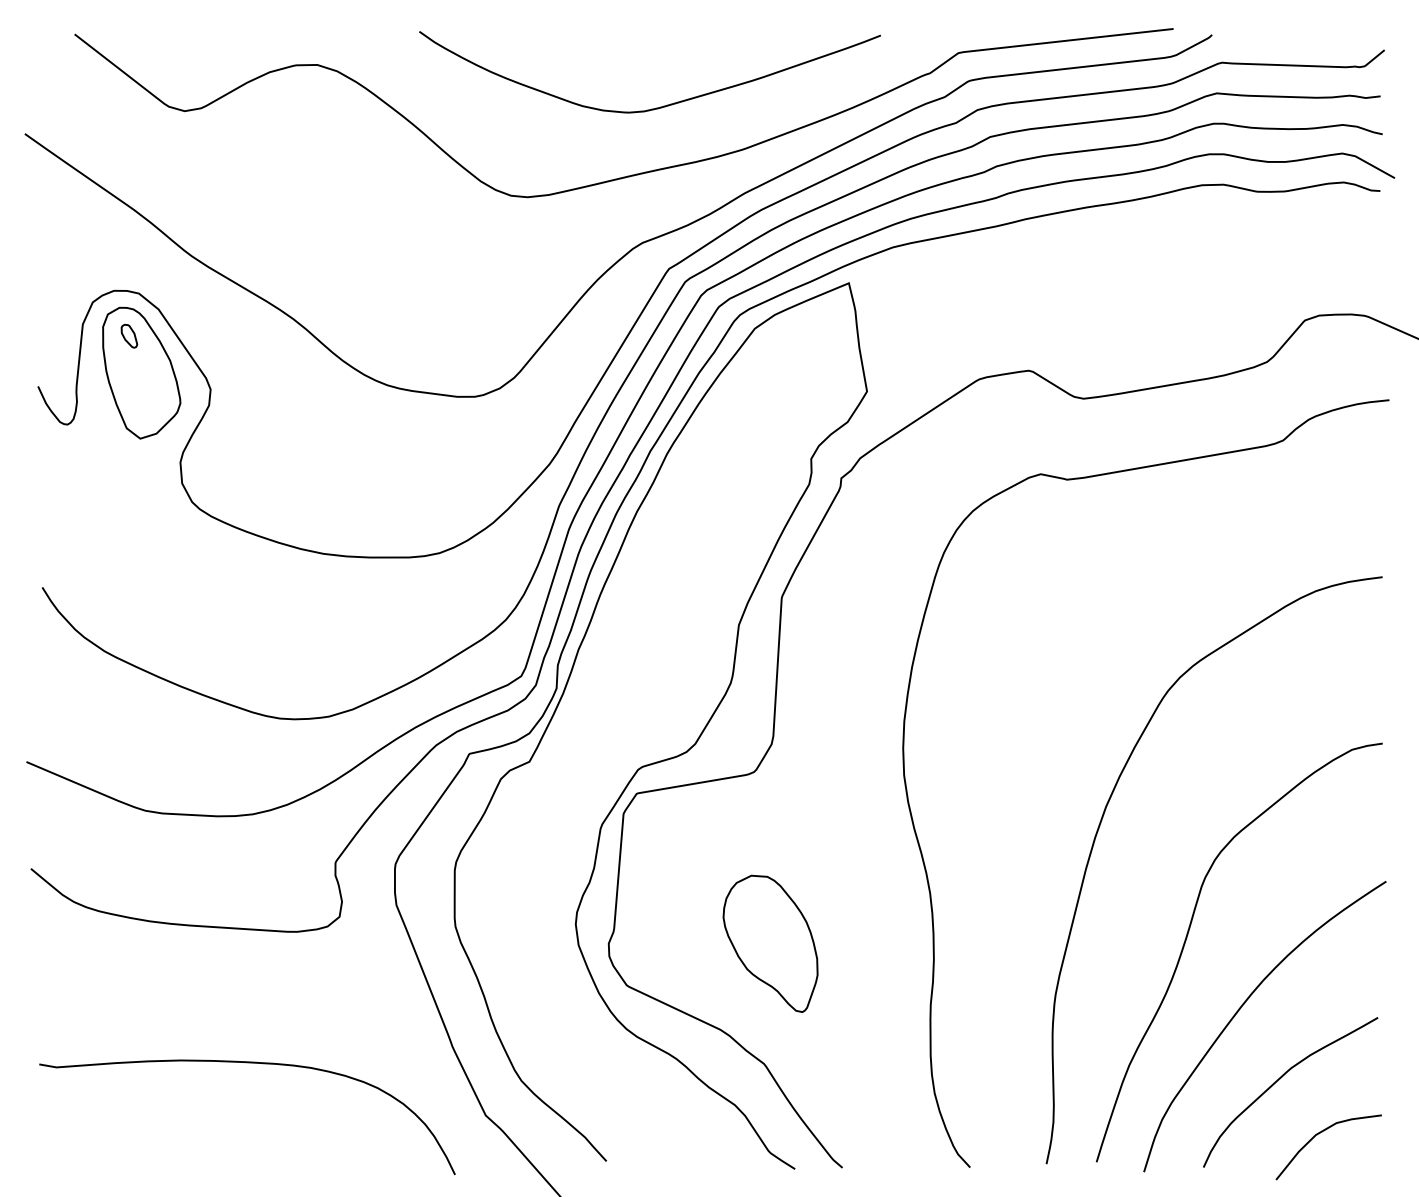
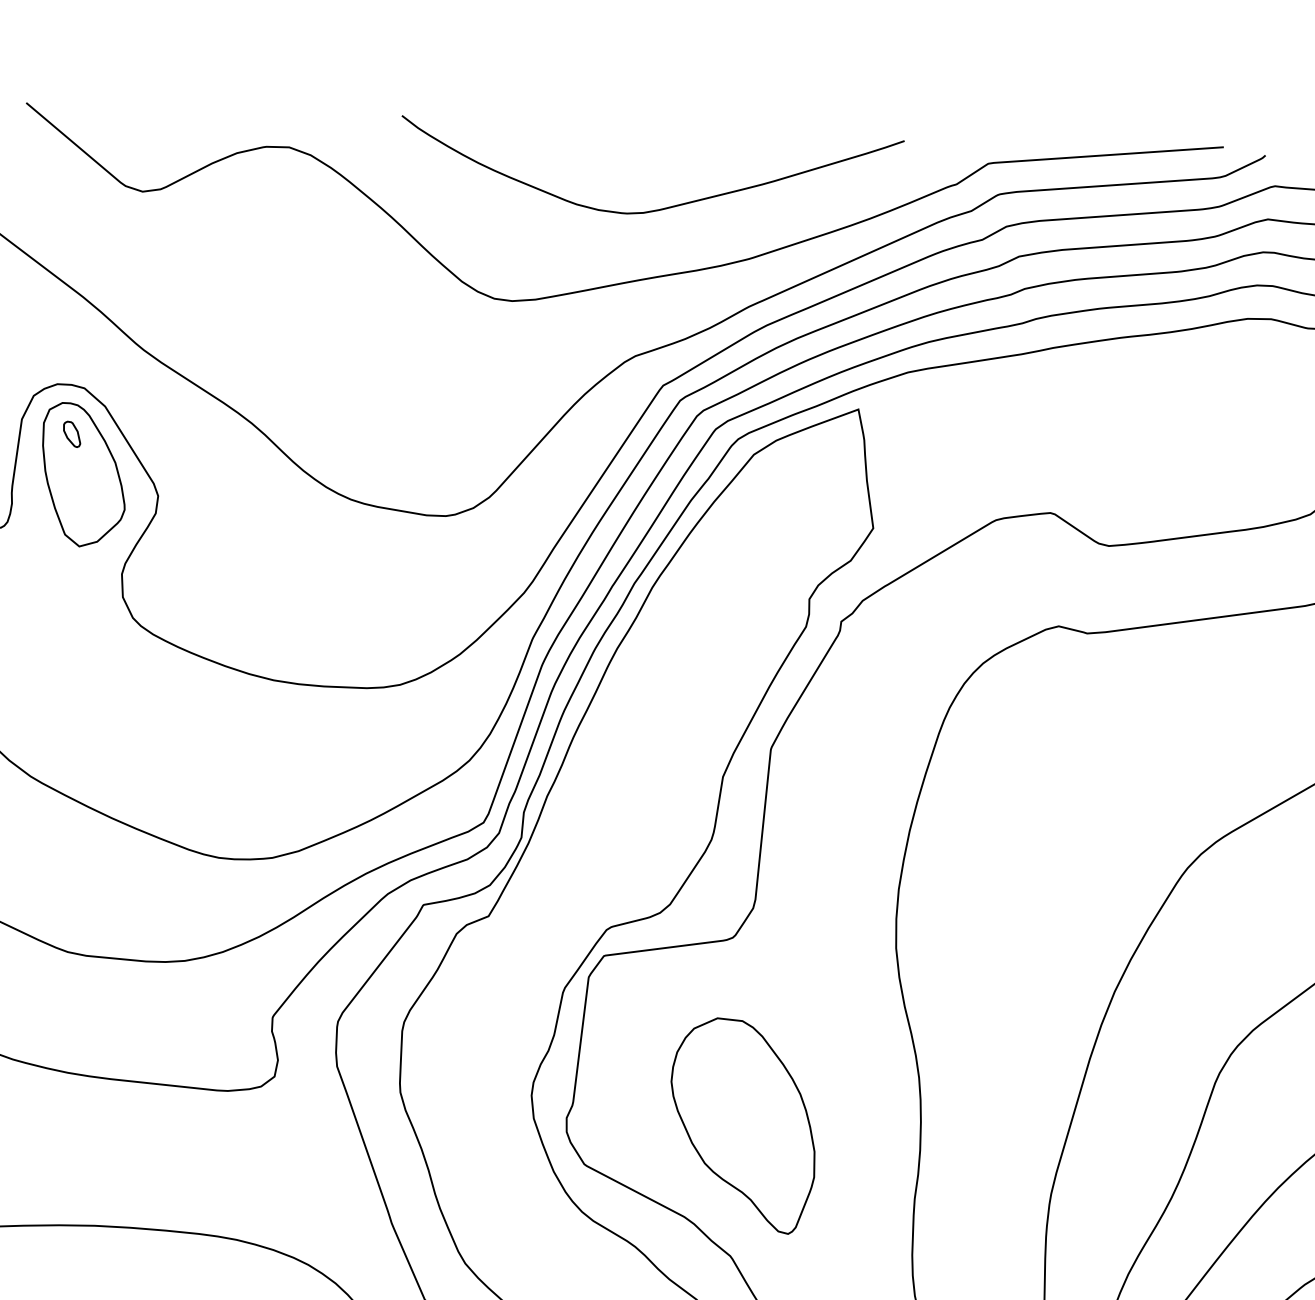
part: (770, 943) -> (742, 1125), size x1.43

